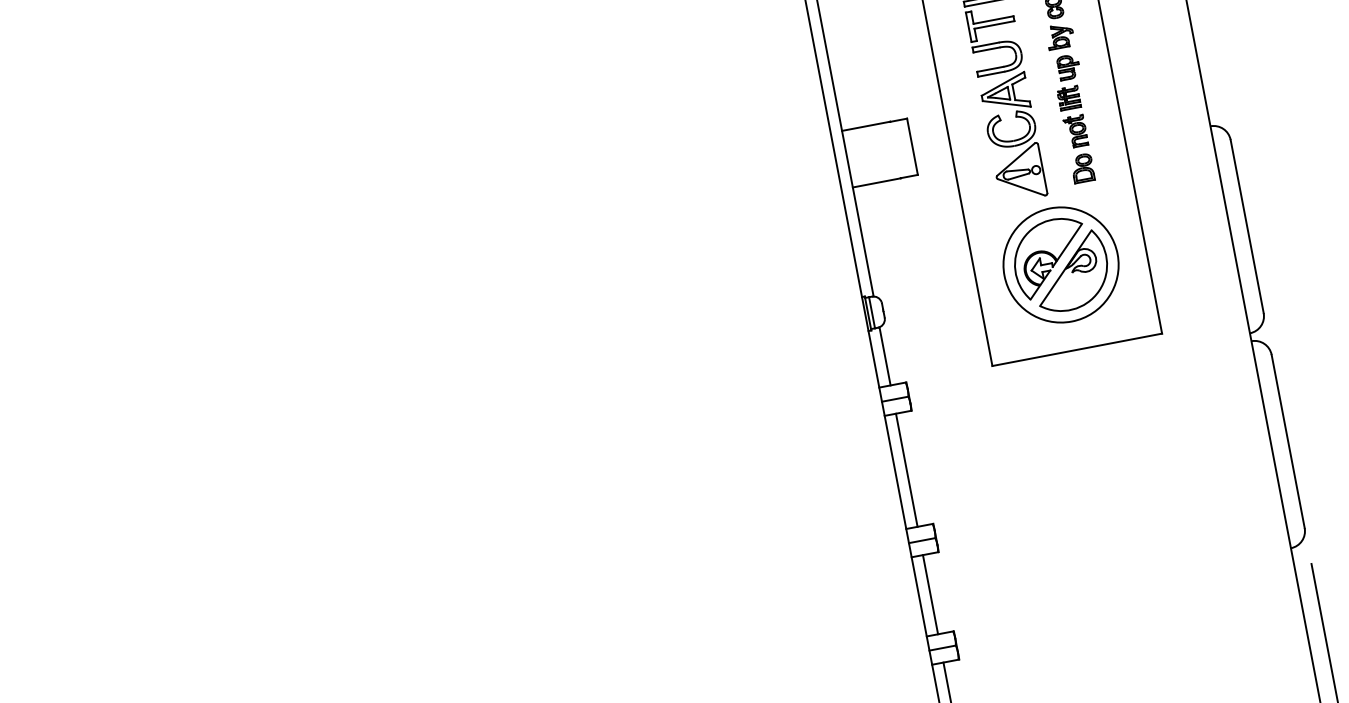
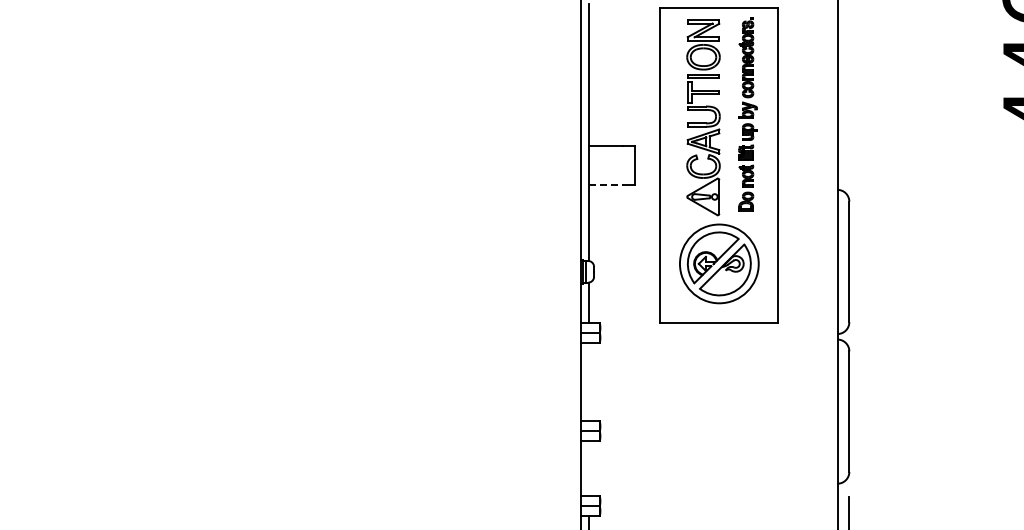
line: (877, 183) -> (606, 185), solid -> dashed
line: (906, 469) -> (589, 381), removed
line: (930, 594) -> (589, 468), removed

